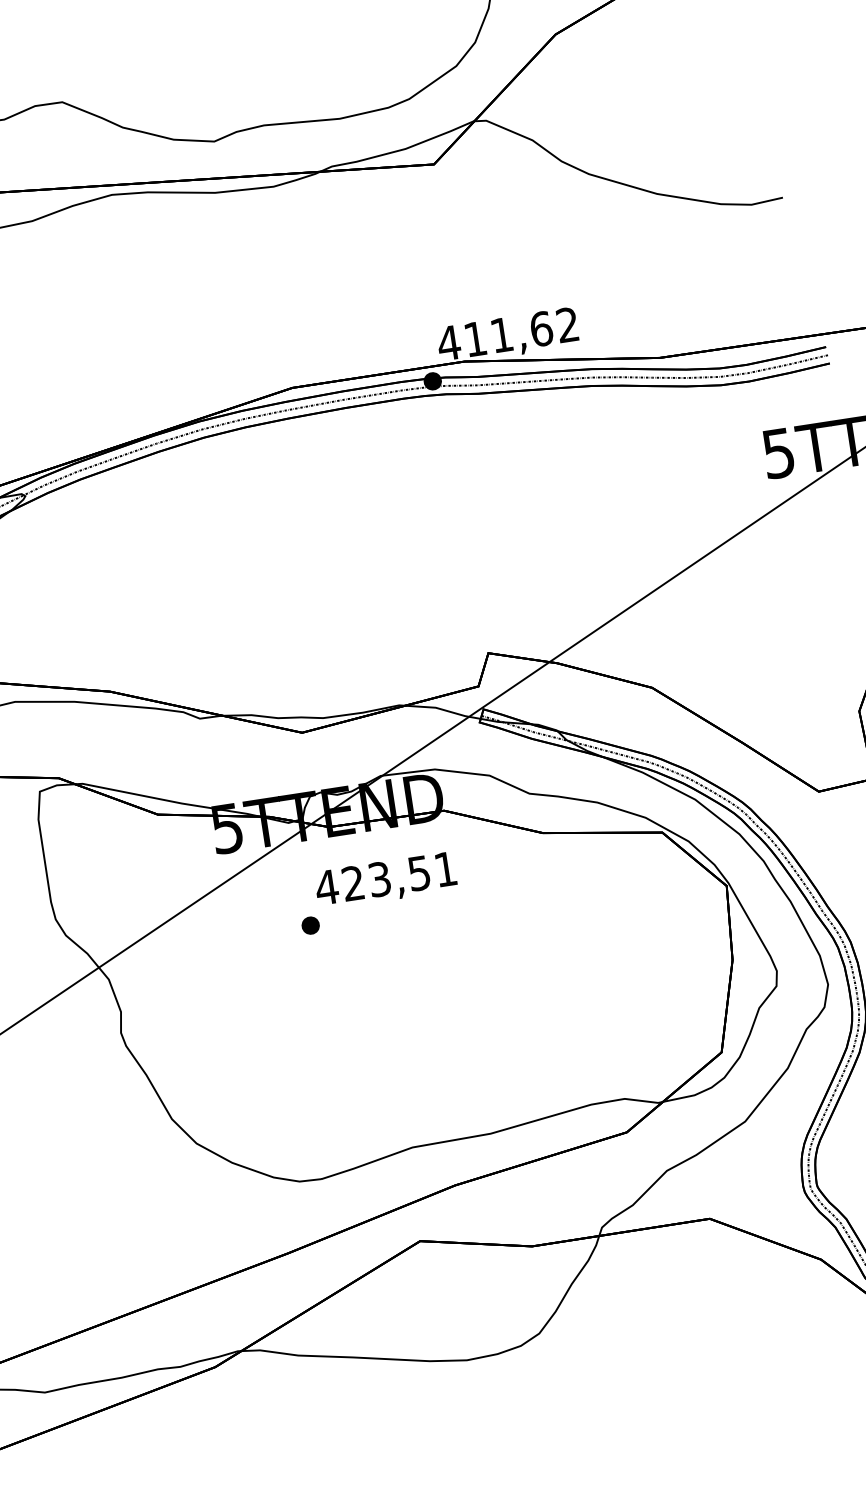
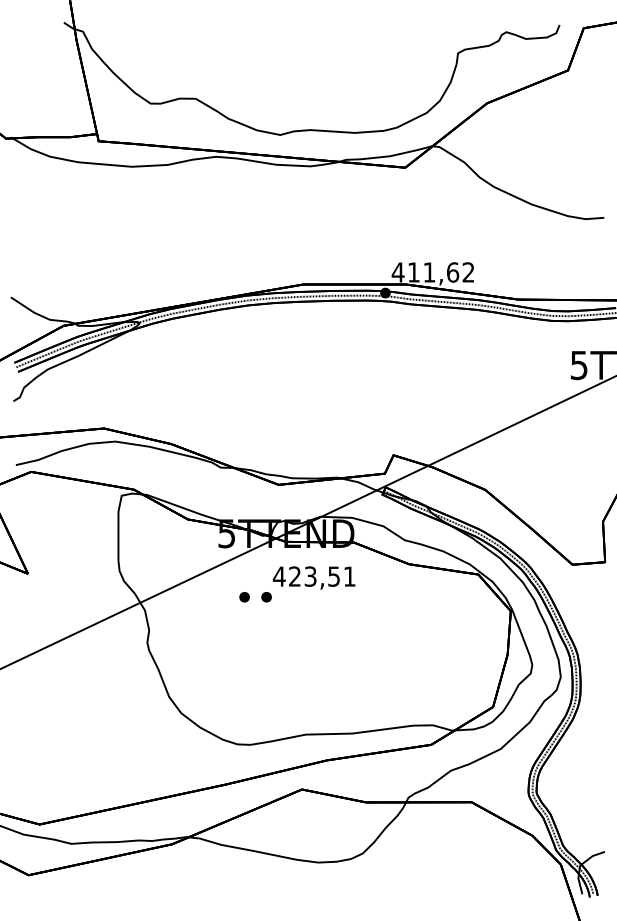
part: (273, 931) -> (244, 597), added

